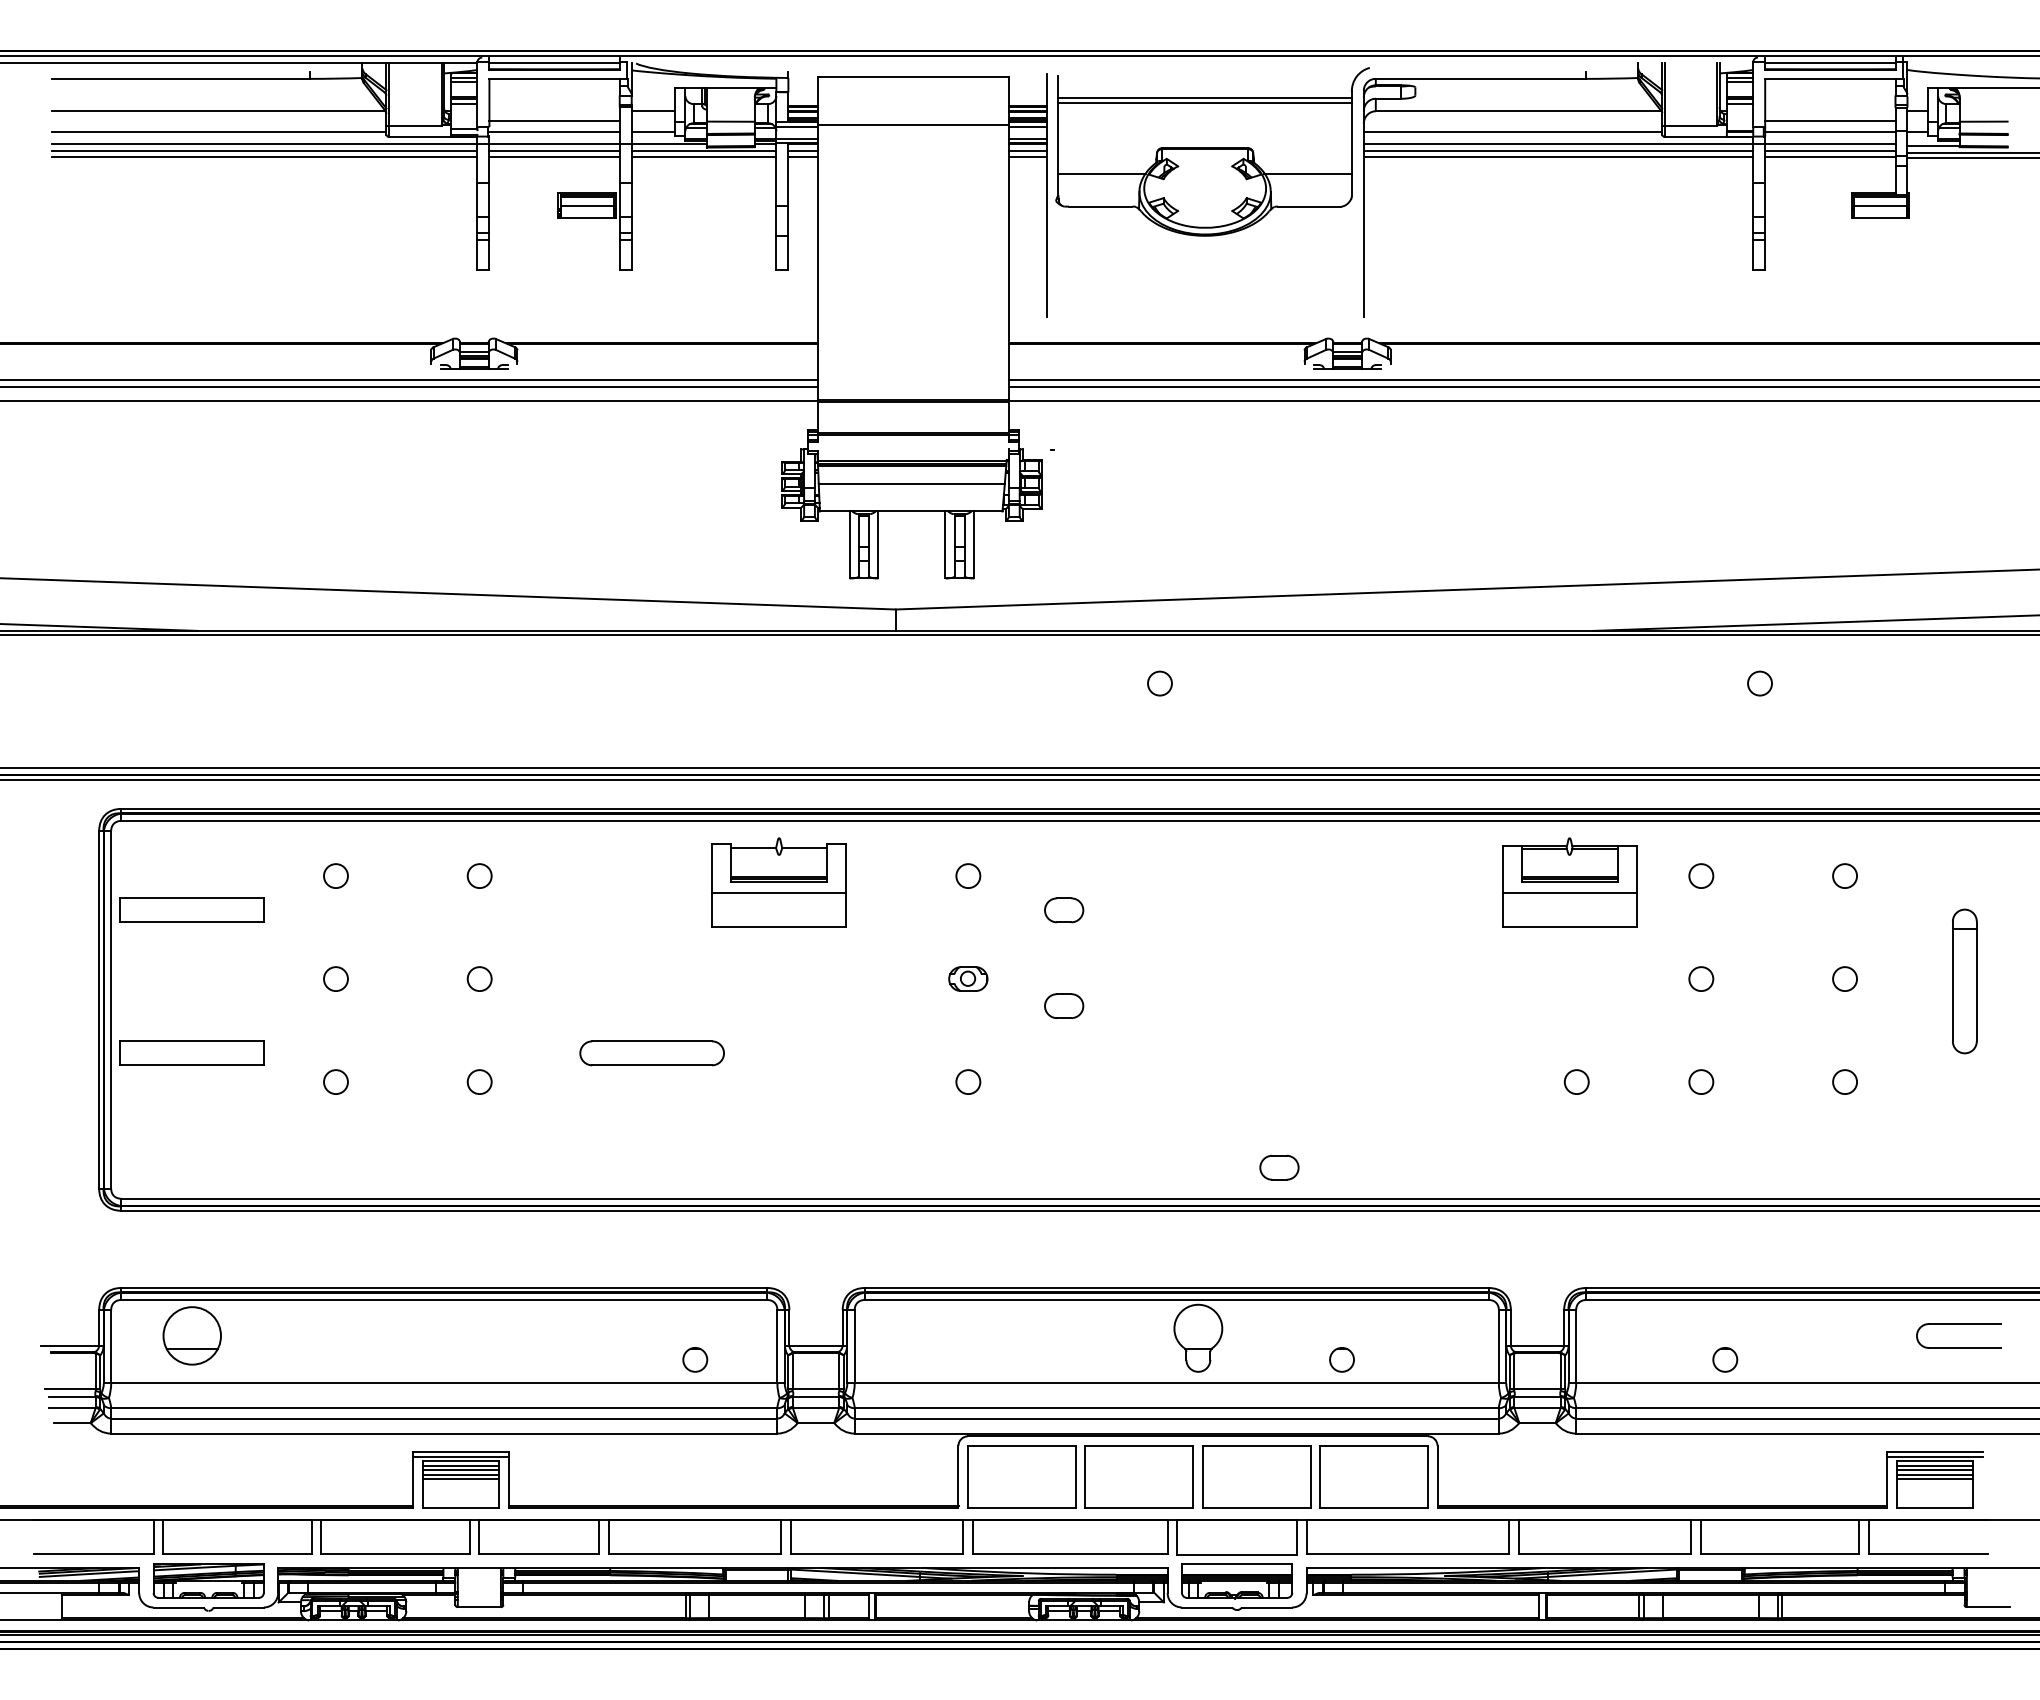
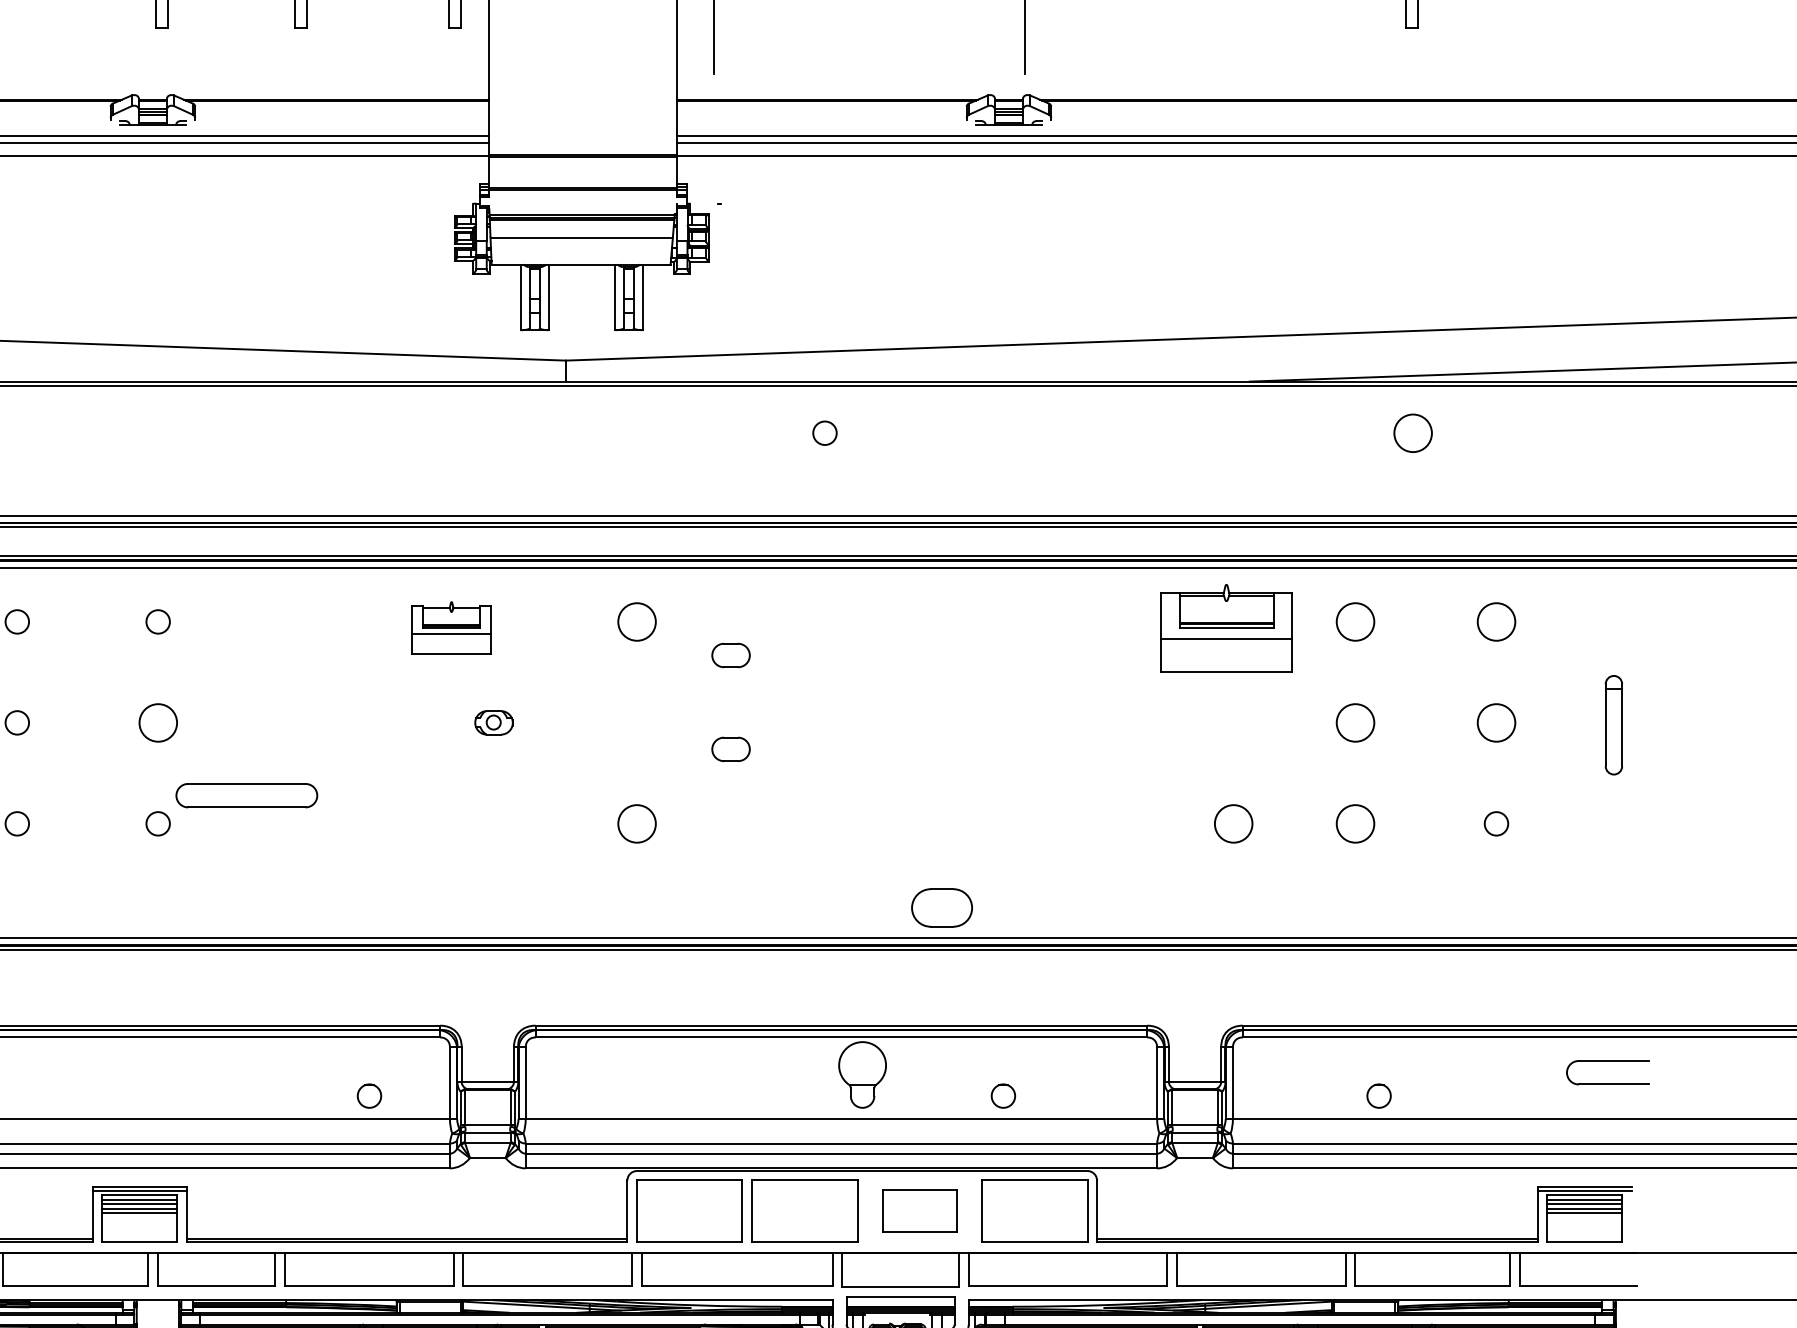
circle: (1759, 683) -> (1412, 433), size x1.6
circle: (968, 875) -> (637, 621), size x1.6
circle: (1701, 875) -> (1355, 621), size x1.6
circle: (1844, 875) -> (1495, 621), size x1.6
part: (778, 882) -> (451, 628), size x0.6
circle: (479, 978) -> (157, 722), size x1.6
part: (968, 978) -> (494, 722), moved
circle: (1701, 978) -> (1355, 722), size x1.6
circle: (1844, 978) -> (1495, 722), size x1.6
part: (1964, 981) -> (1613, 725), size x0.7
part: (651, 1053) -> (246, 795), moved
circle: (968, 1081) -> (637, 823), size x1.6
circle: (1576, 1081) -> (1233, 823), size x1.6
circle: (1701, 1081) -> (1355, 823), size x1.6
part: (1279, 1167) -> (942, 907), size x1.6
part: (1256, 1476) -> (919, 1210), size x0.7

